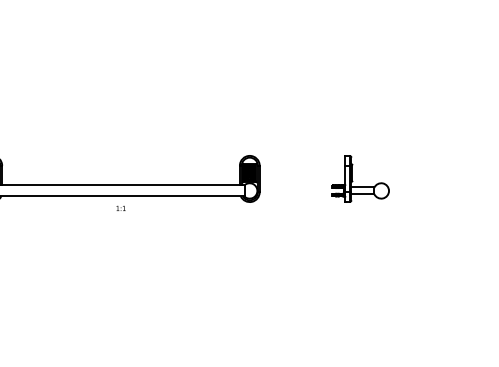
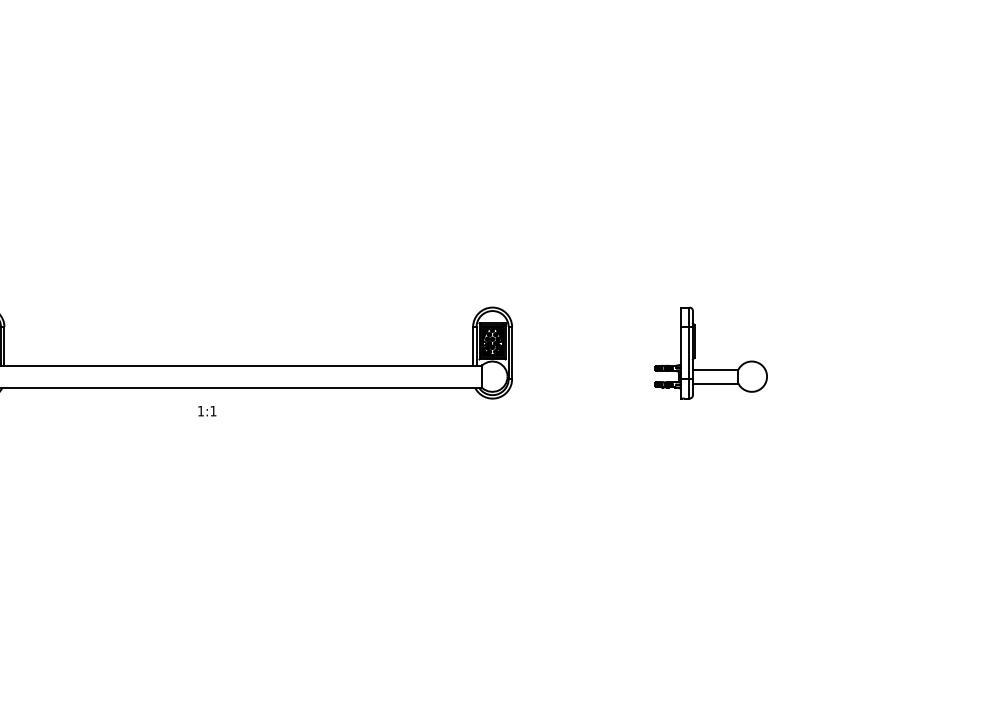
text: (120, 207) -> (206, 409), moved

